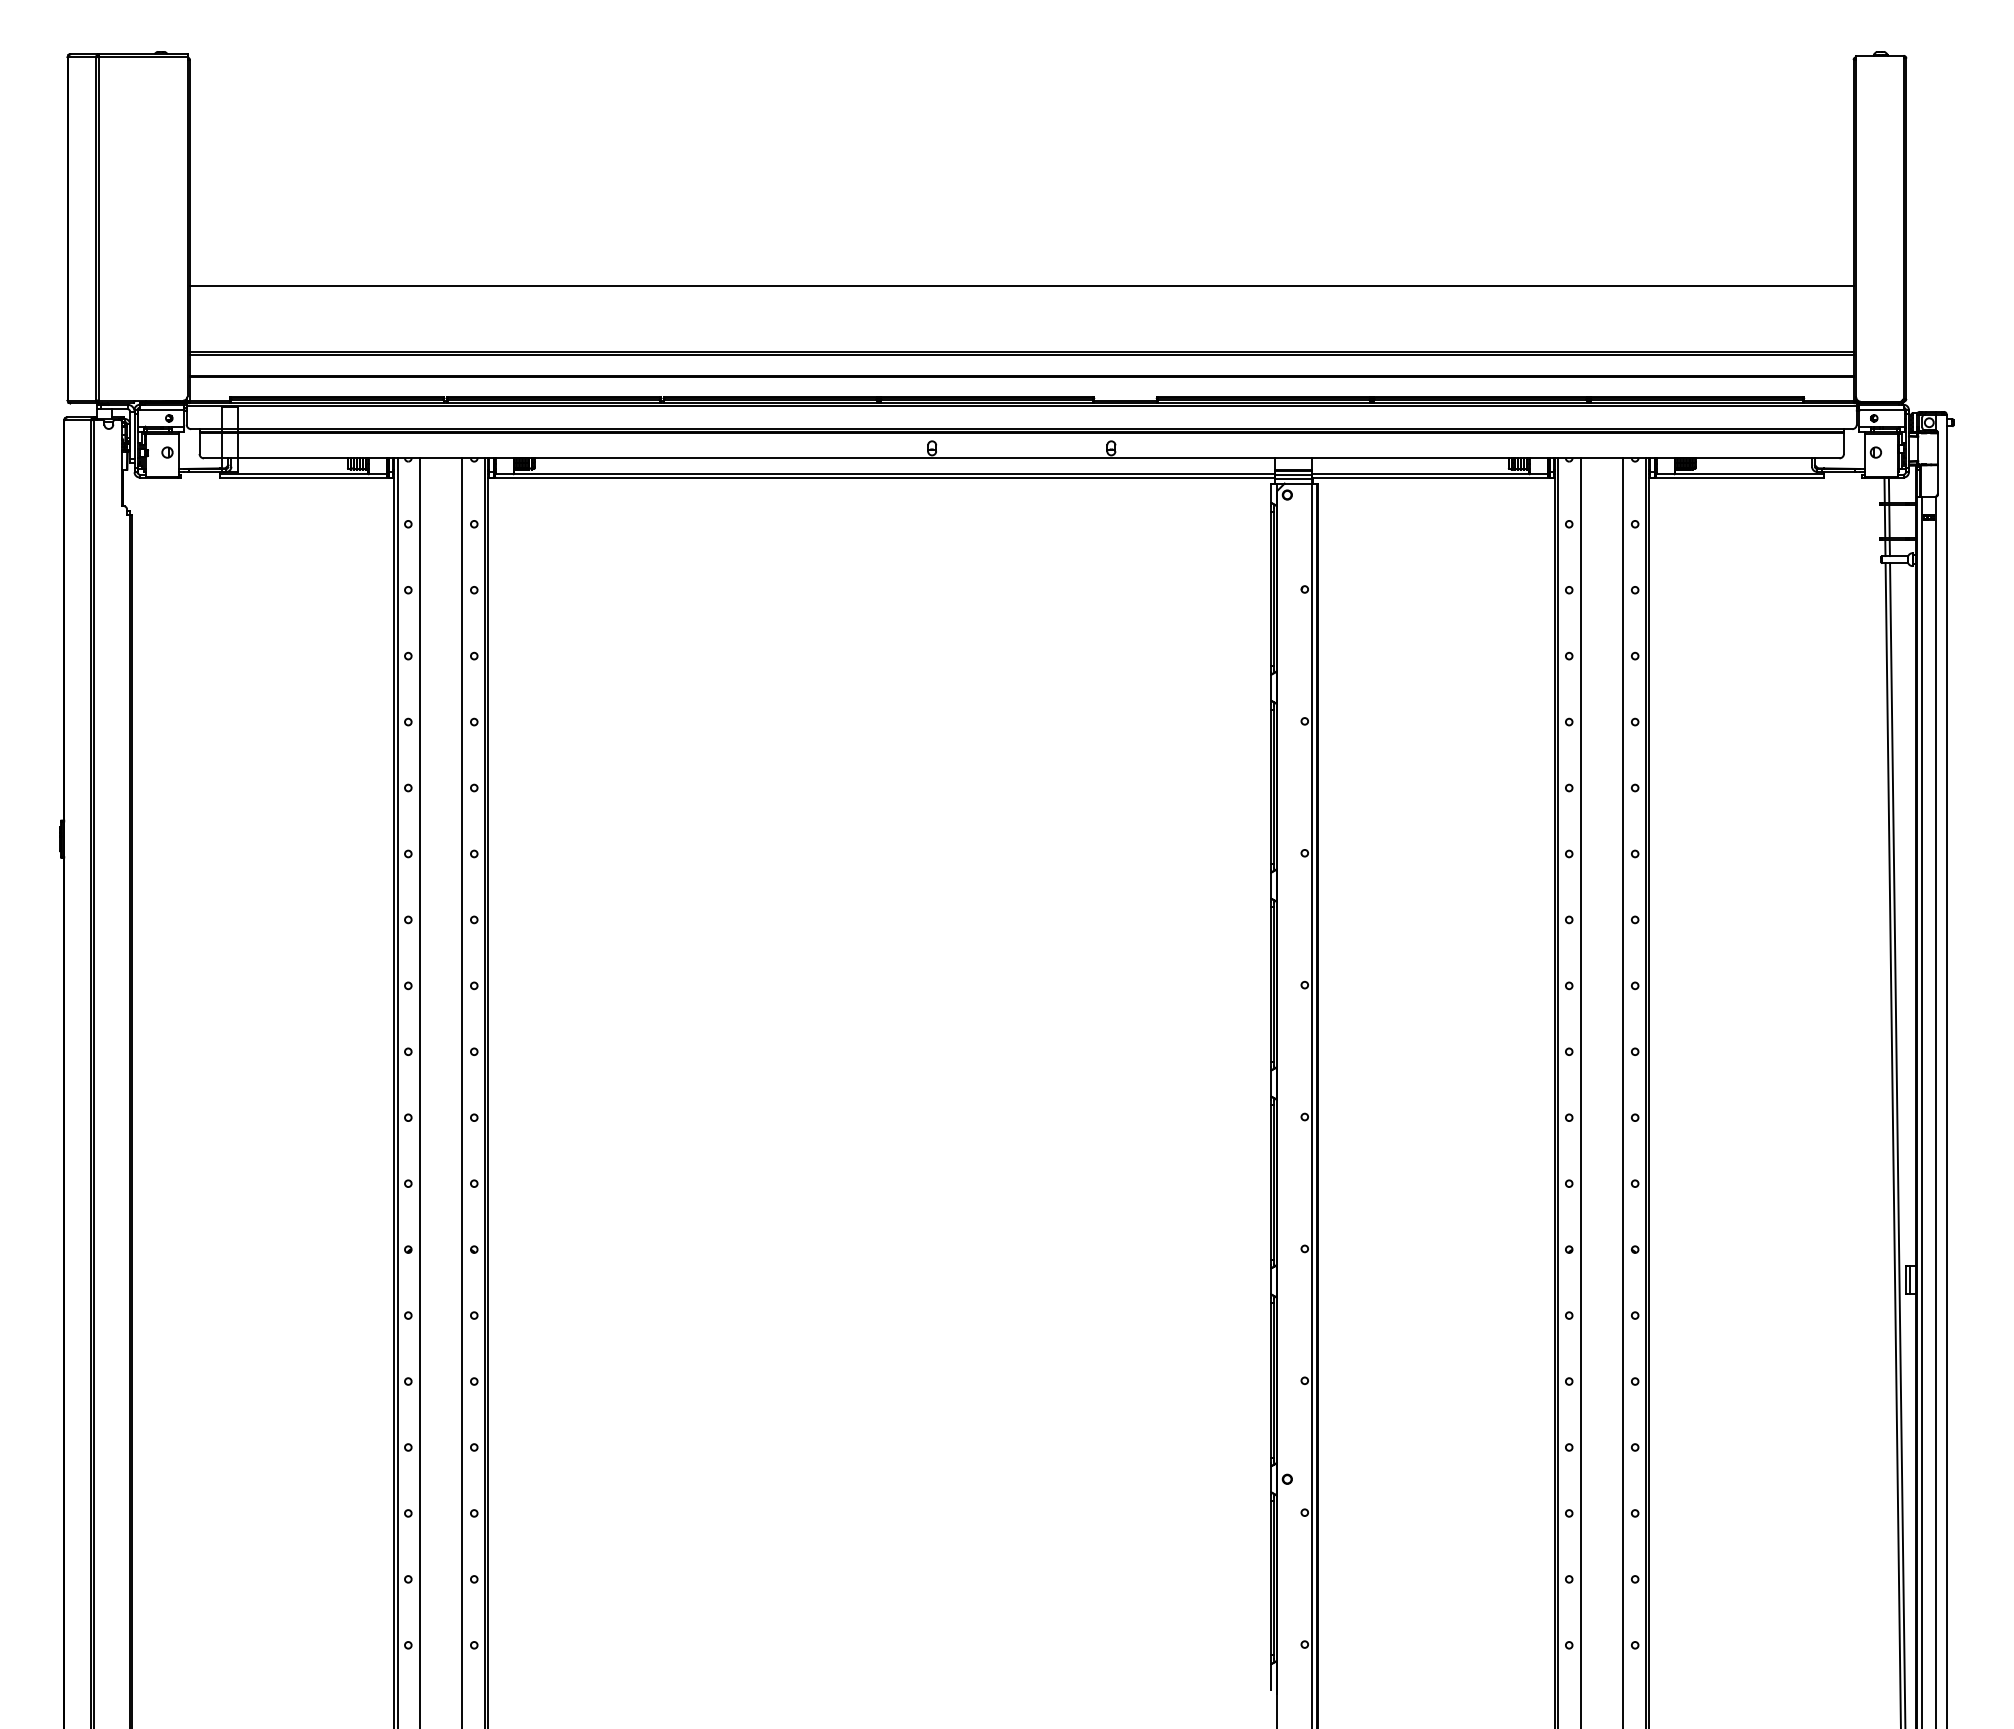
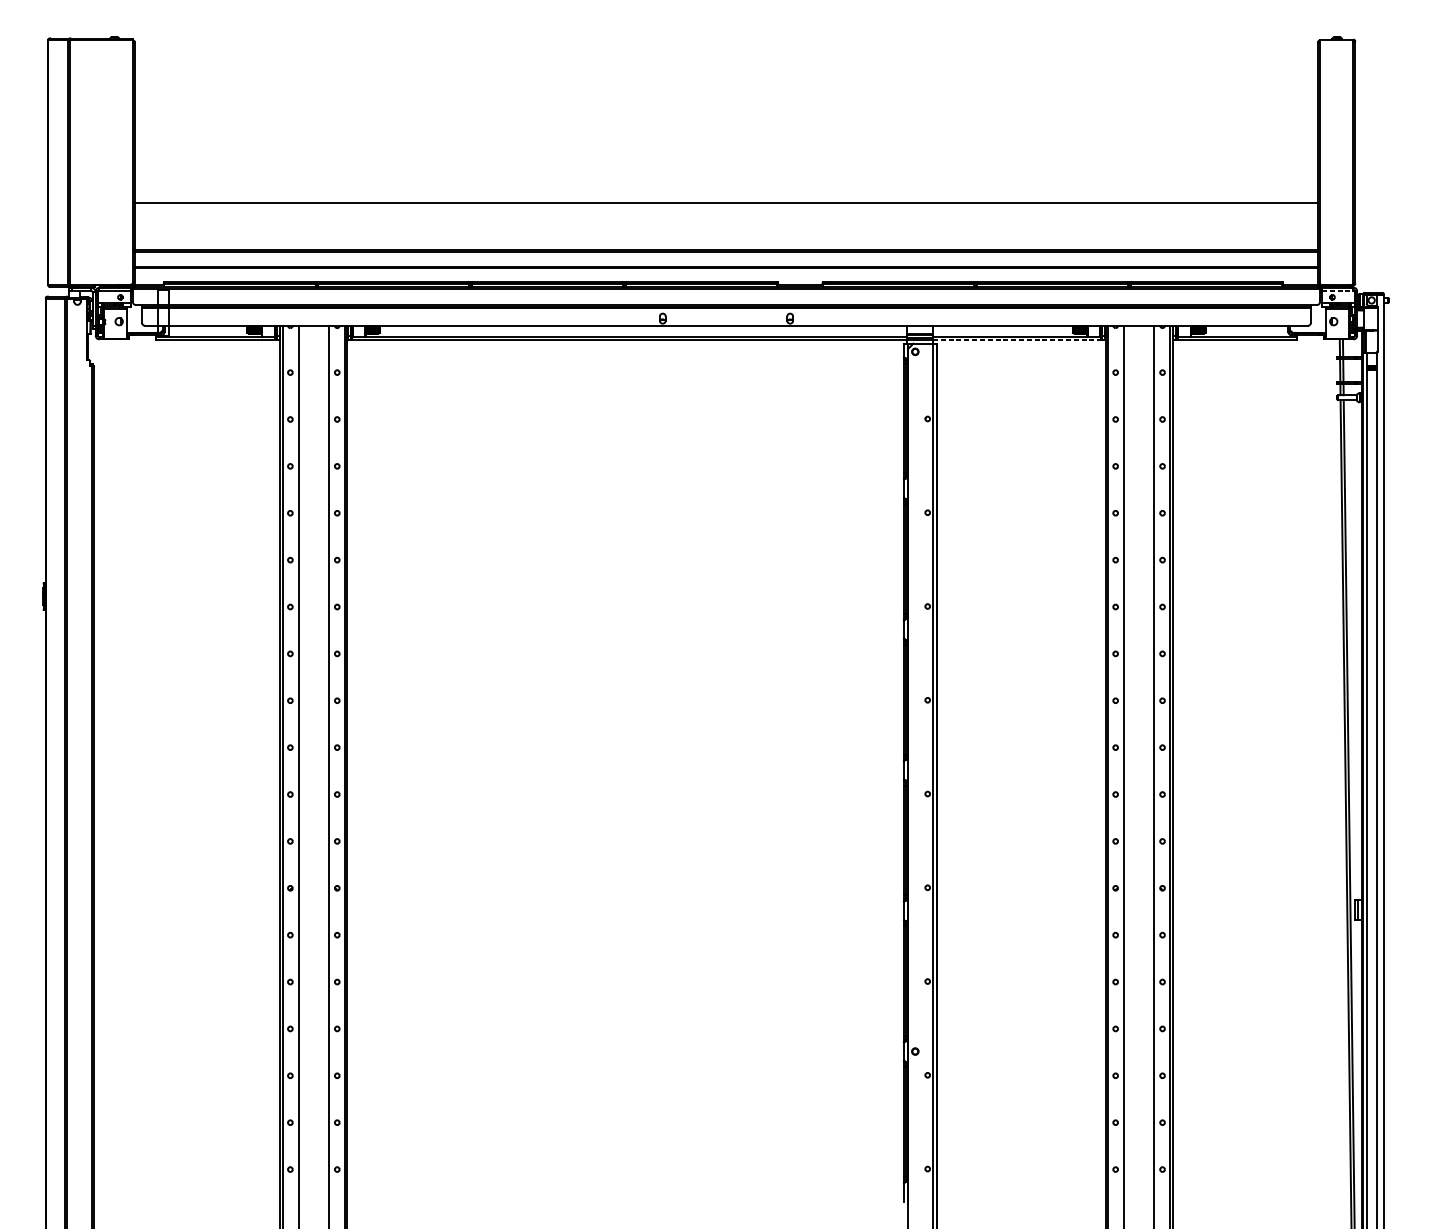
line: (1882, 410) -> (1338, 291), solid -> dashed
line: (1434, 478) -> (1019, 340), solid -> dashed

